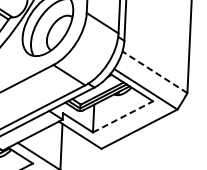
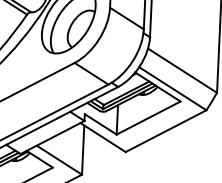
line: (154, 72) -> (182, 70), dashed -> solid
line: (122, 117) -> (148, 118), dashed -> solid

